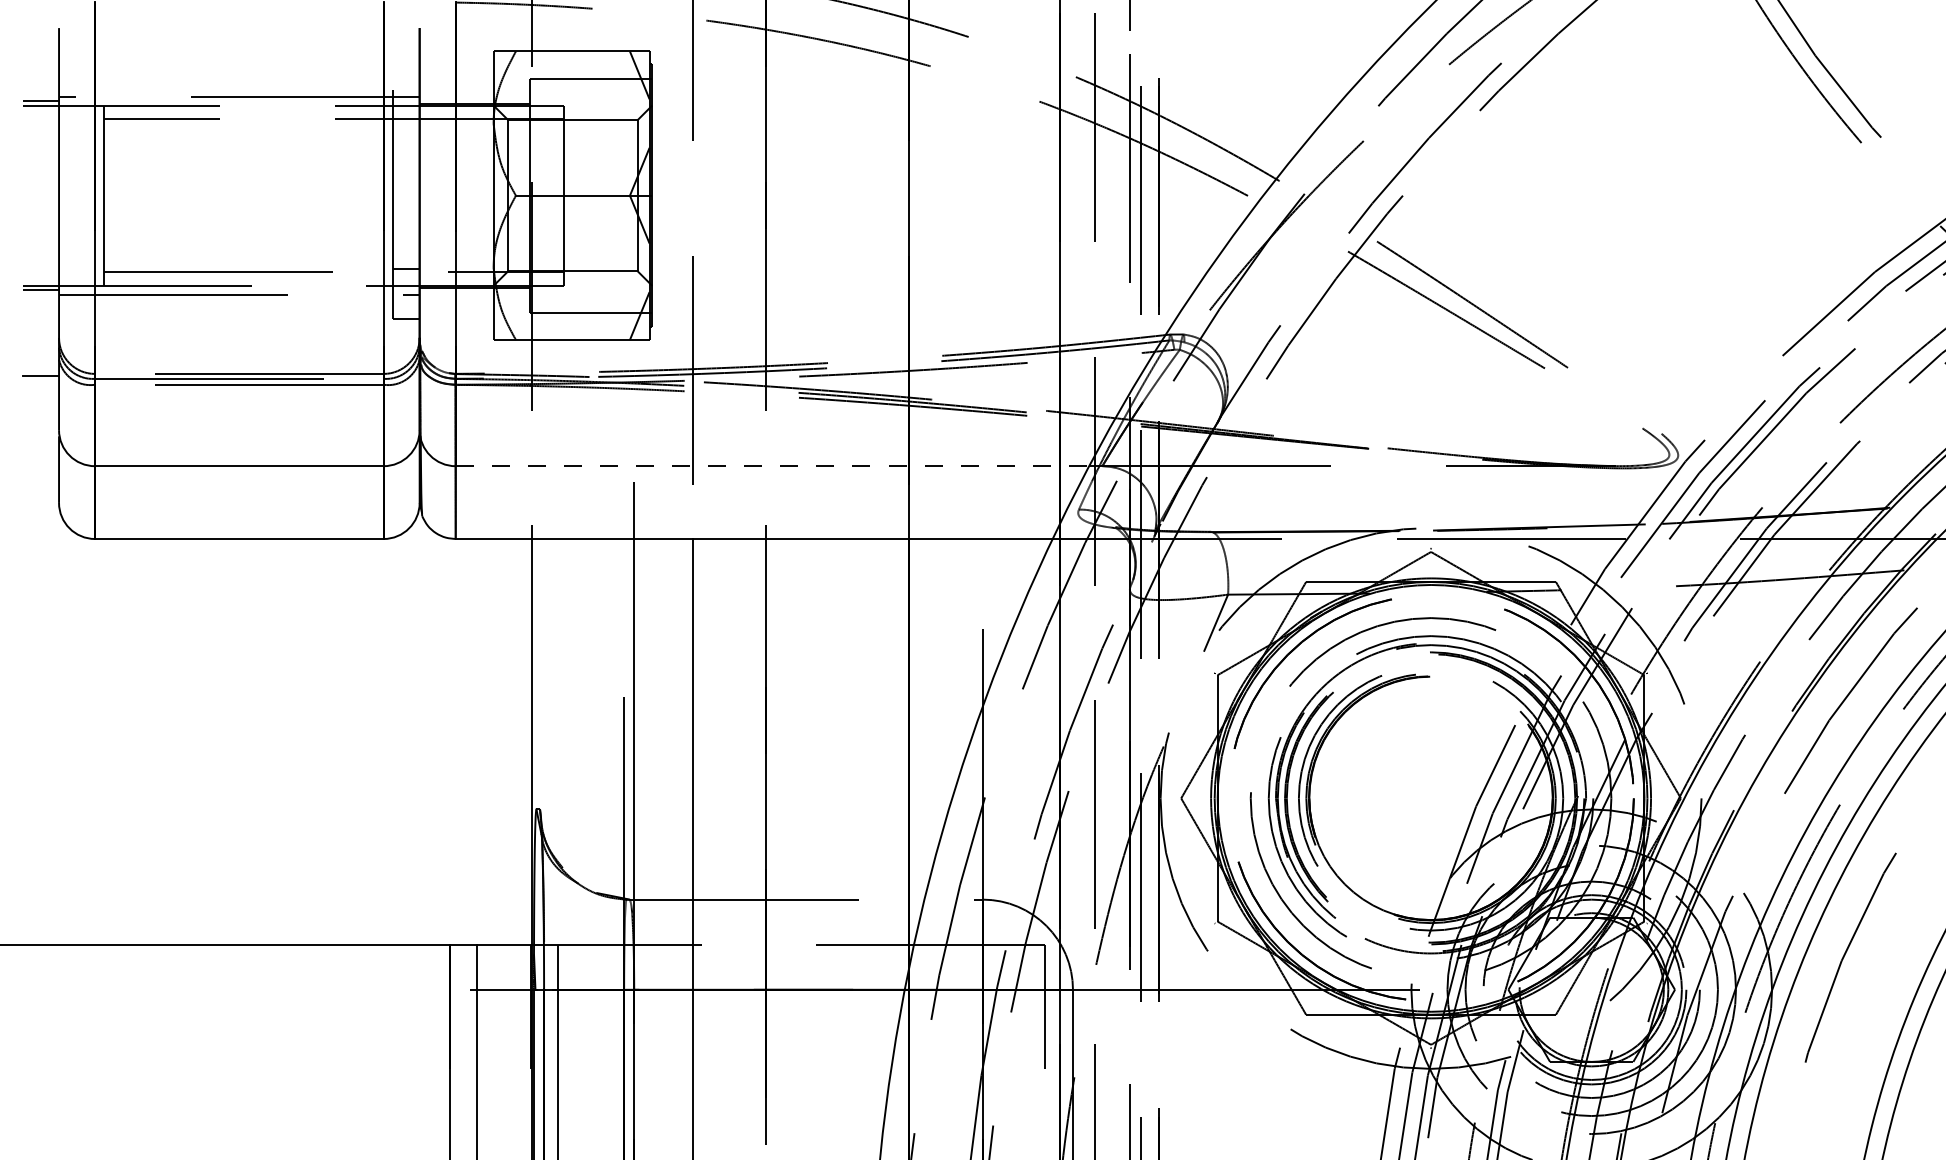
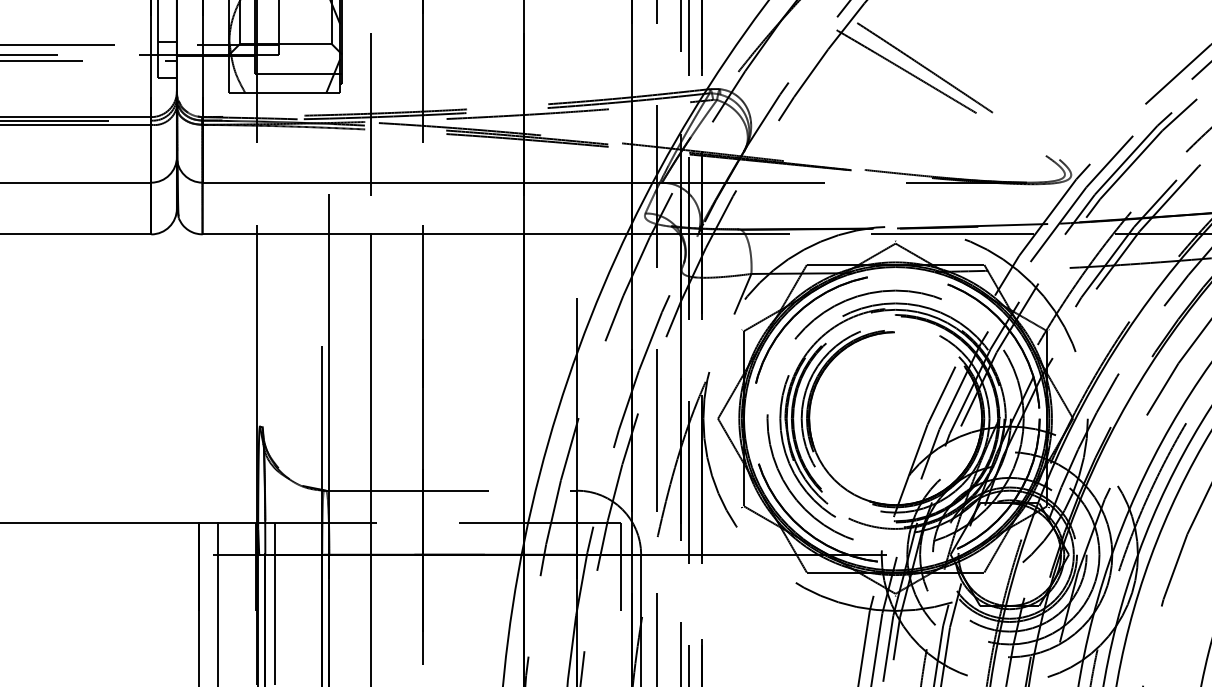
line: (772, 466) -> (427, 182), dashed -> solid

